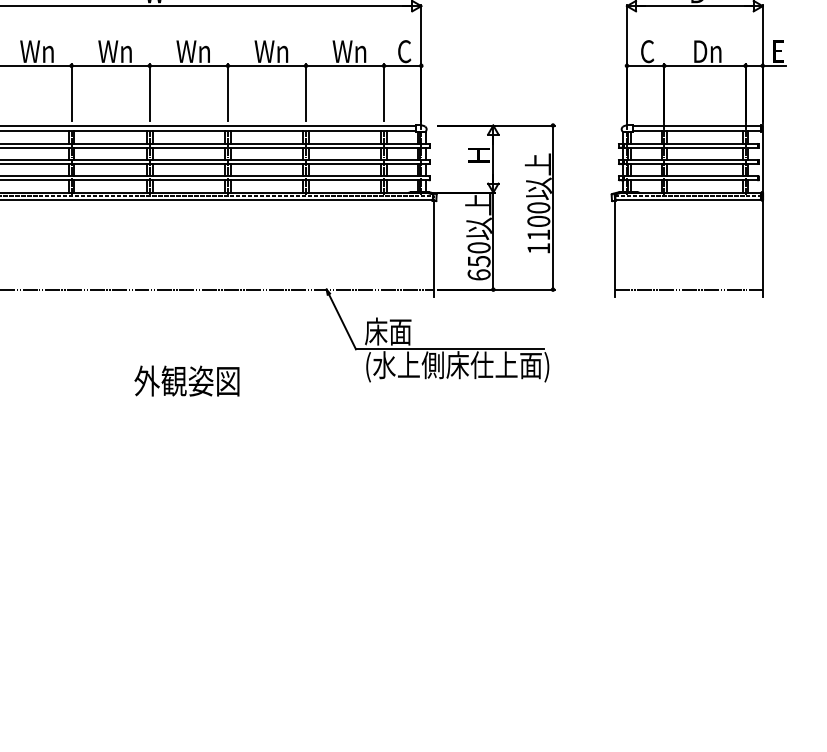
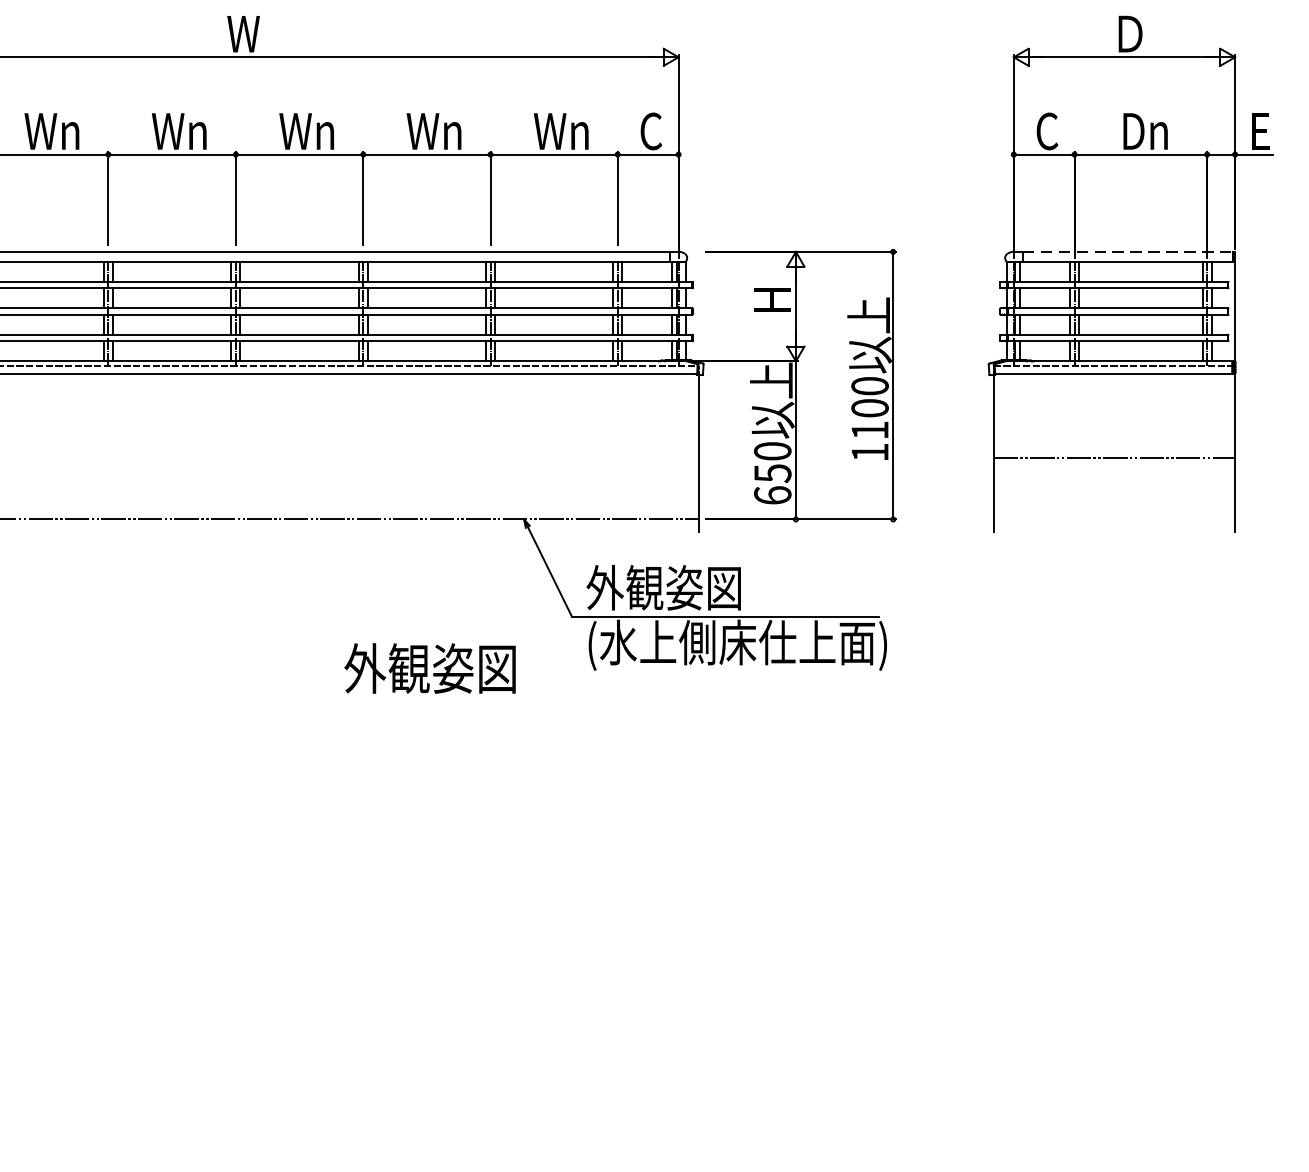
line: (697, 125) -> (1128, 251), solid -> dashed
line: (688, 289) -> (1114, 457), moved
text: (411, 331) -> (662, 587), 床面 -> 外観姿図
text: (186, 380) -> (429, 667), moved

